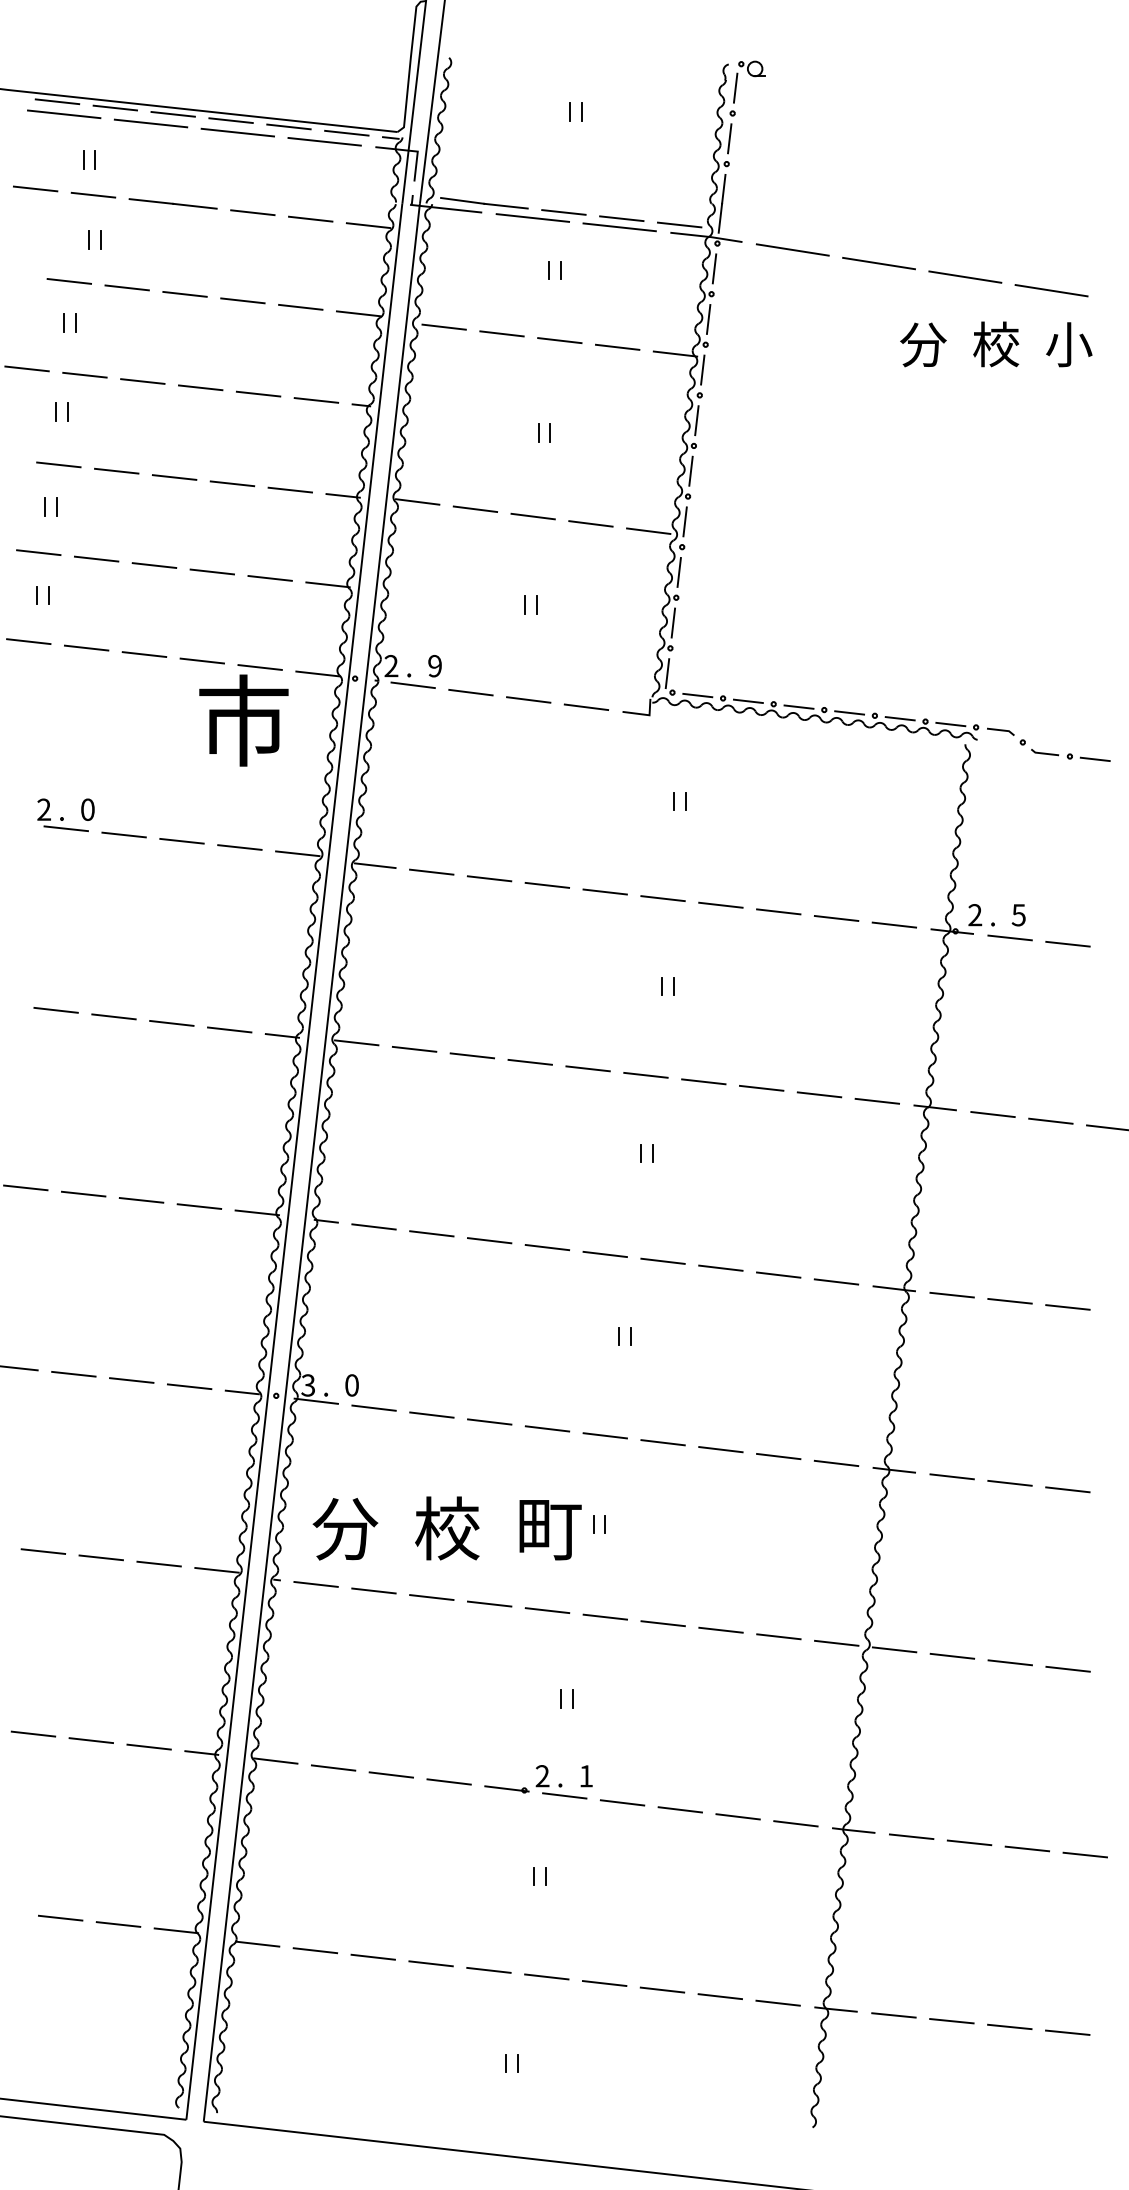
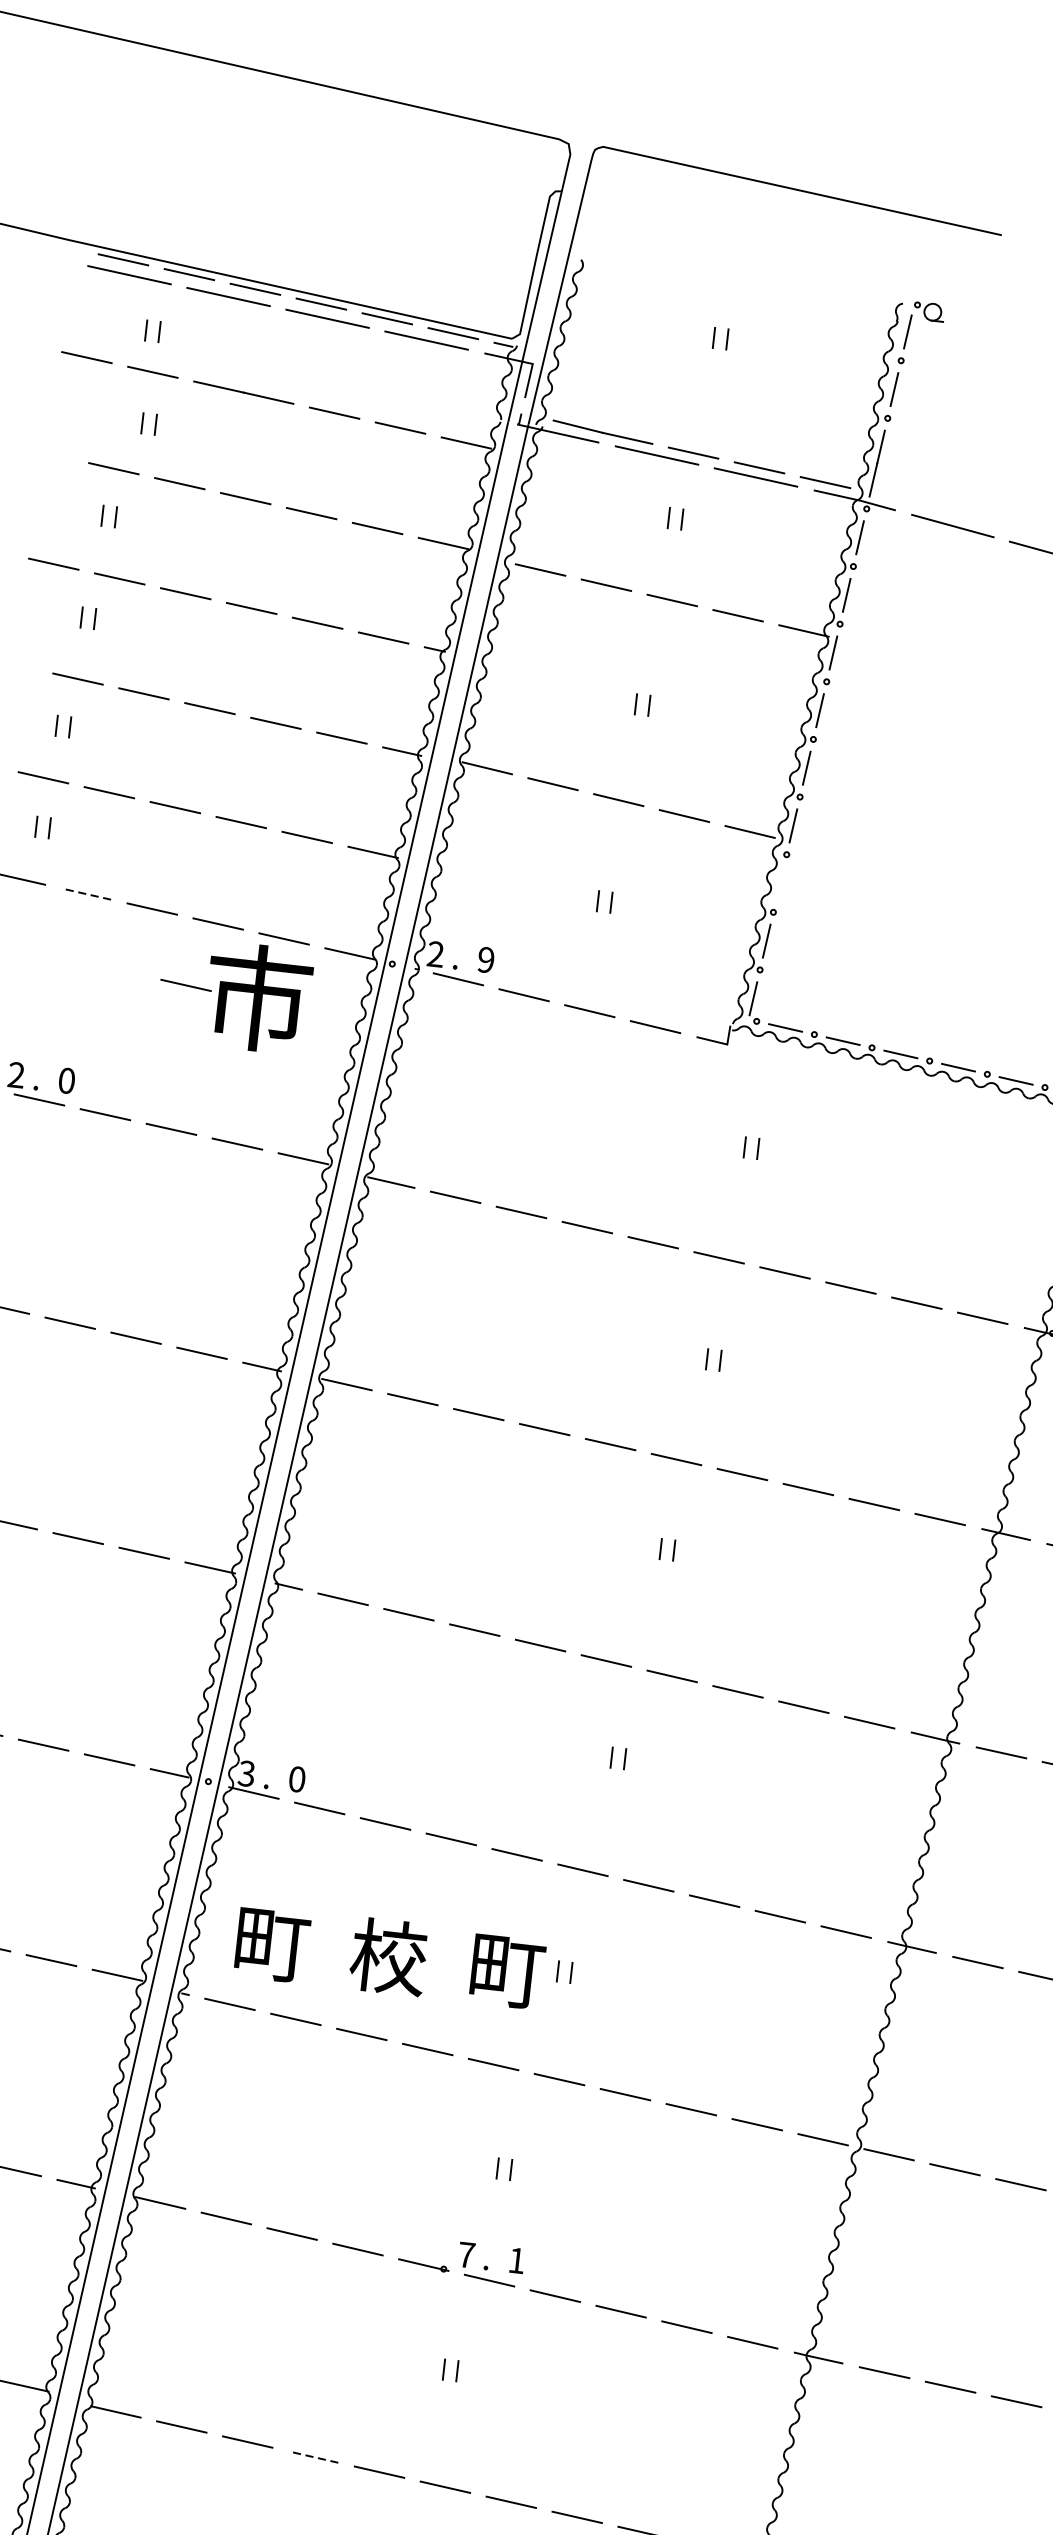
line: (678, 572) -> (779, 883), removed
line: (86, 648) -> (86, 894), solid -> dashed
line: (180, 716) -> (185, 985), added
text: (345, 1529) -> (271, 1944), 分 -> 町
text: (542, 1776) -> (466, 2255), 2 -> 7
line: (431, 1963) -> (314, 2456), solid -> dashed

